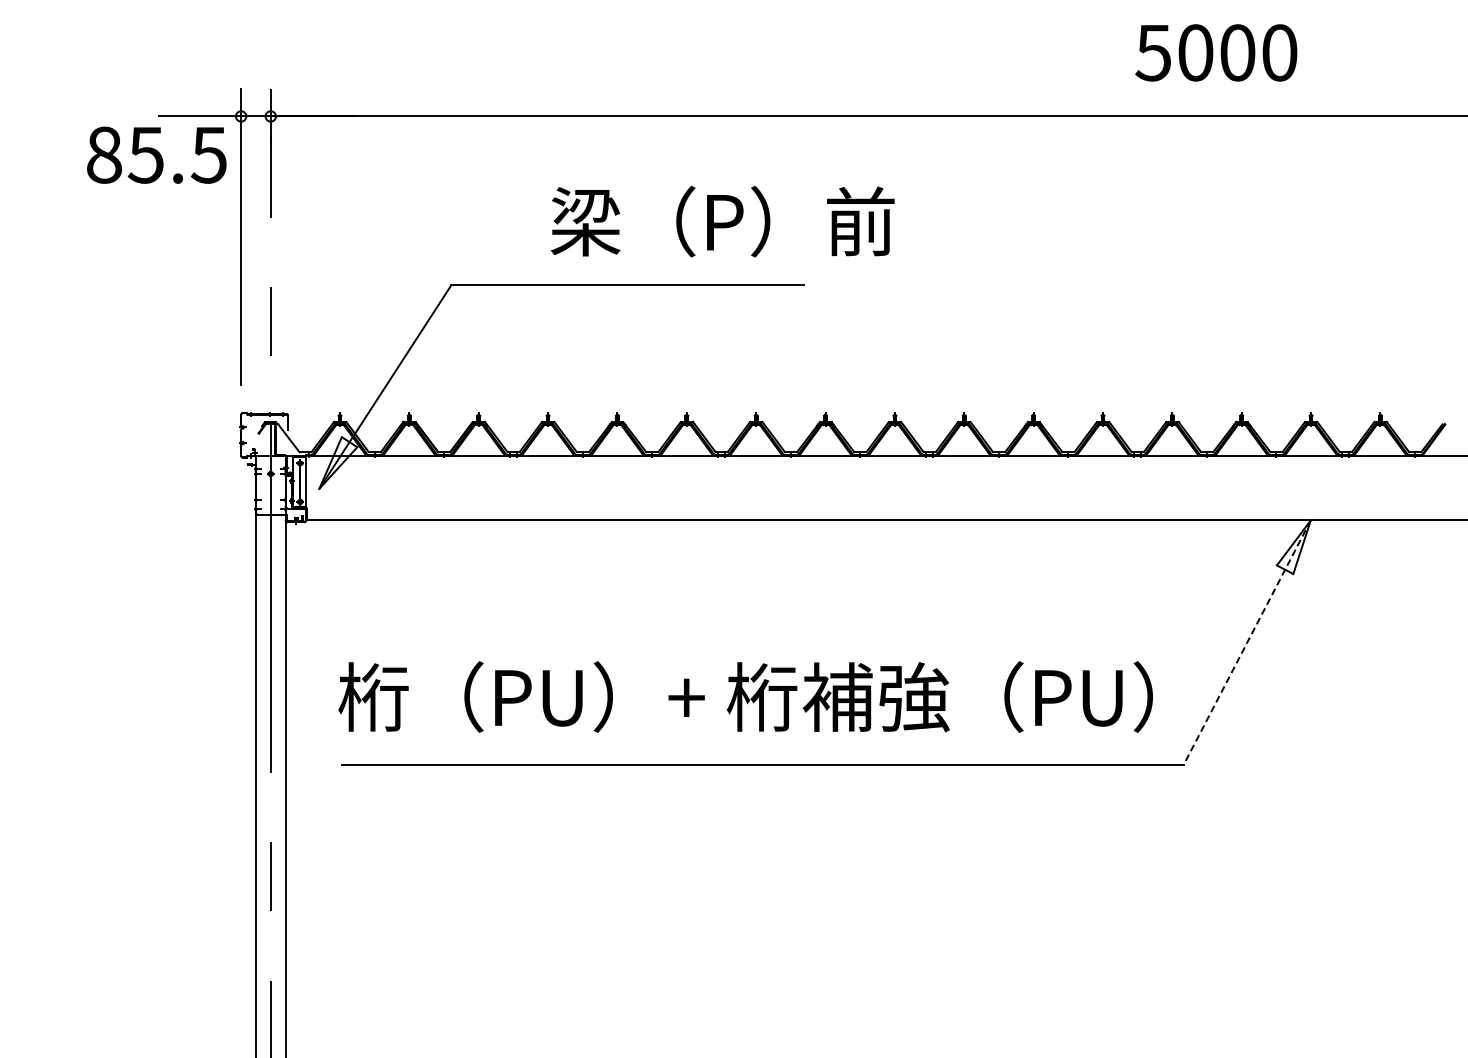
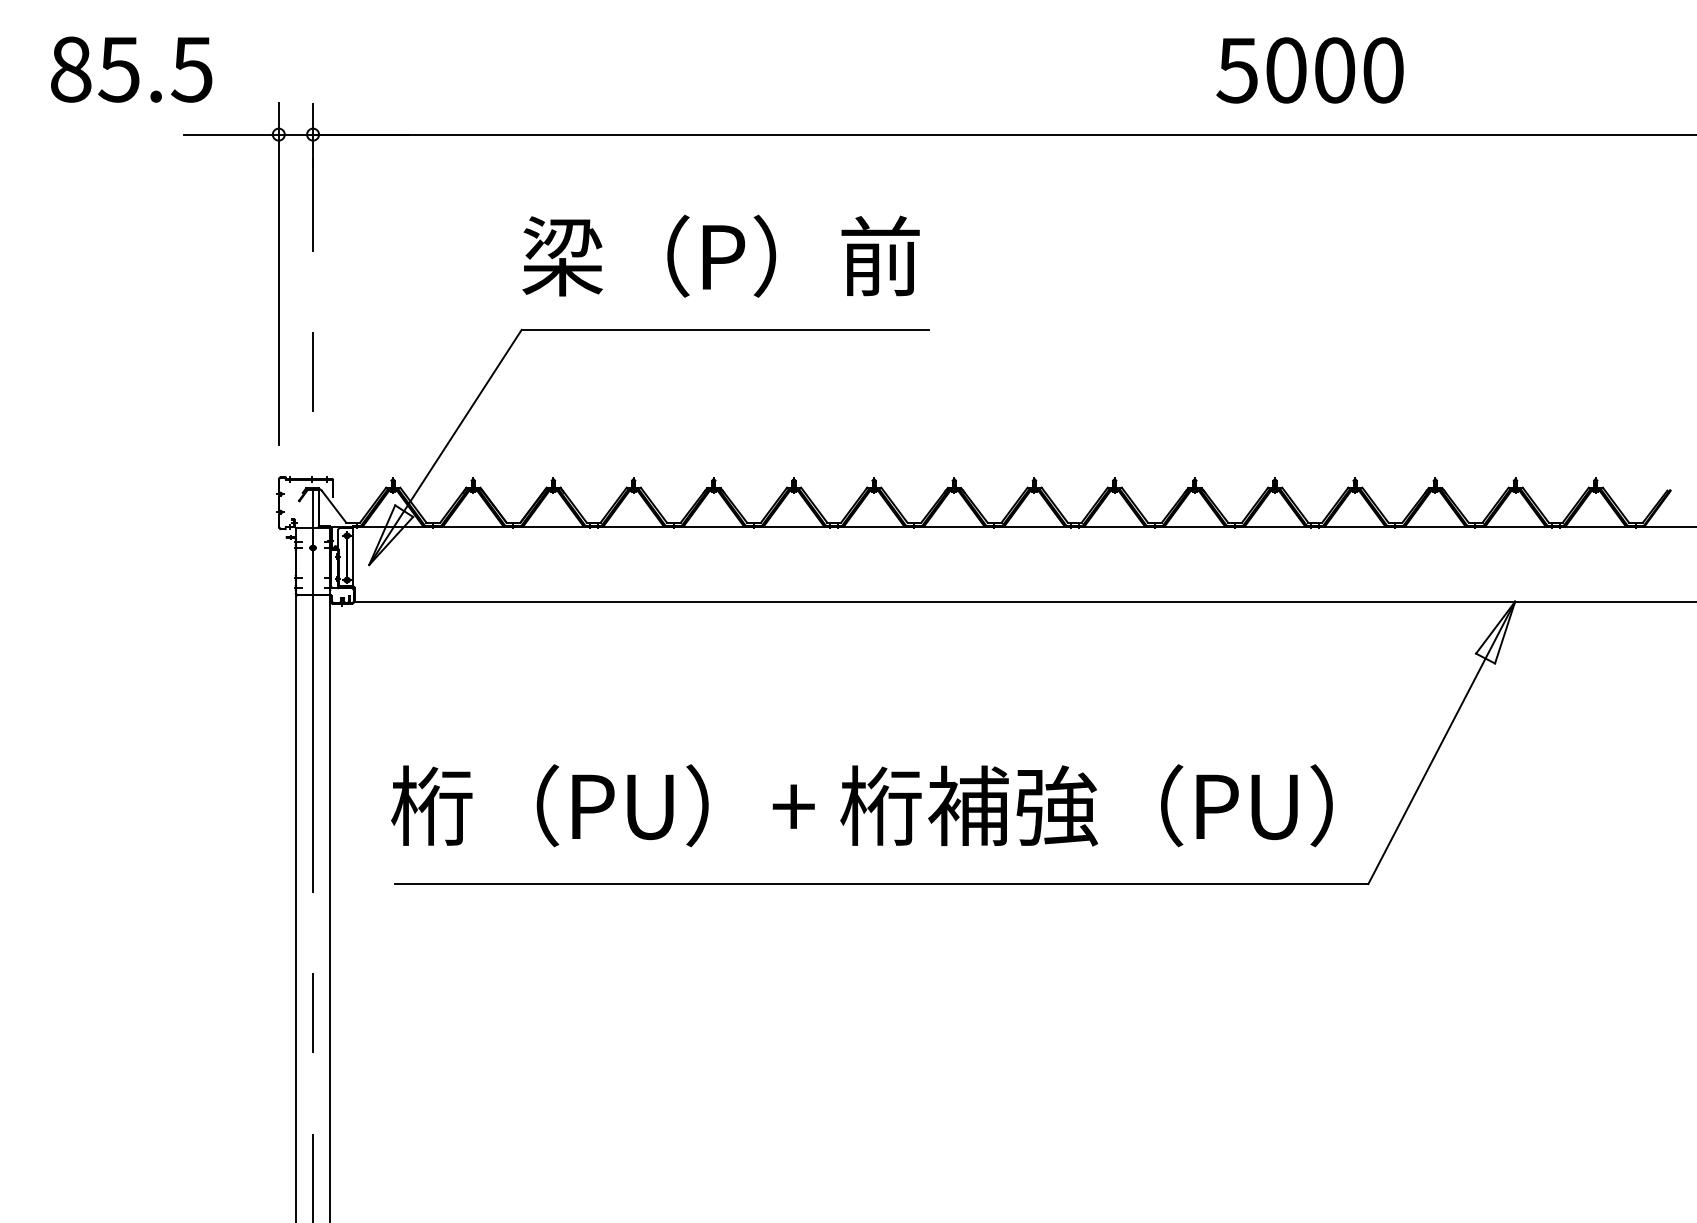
text: (1216, 52) -> (1310, 69), moved
text: (156, 154) -> (131, 68), moved
text: (722, 221) -> (720, 256), moved
line: (1247, 642) -> (1442, 742), dashed -> solid

